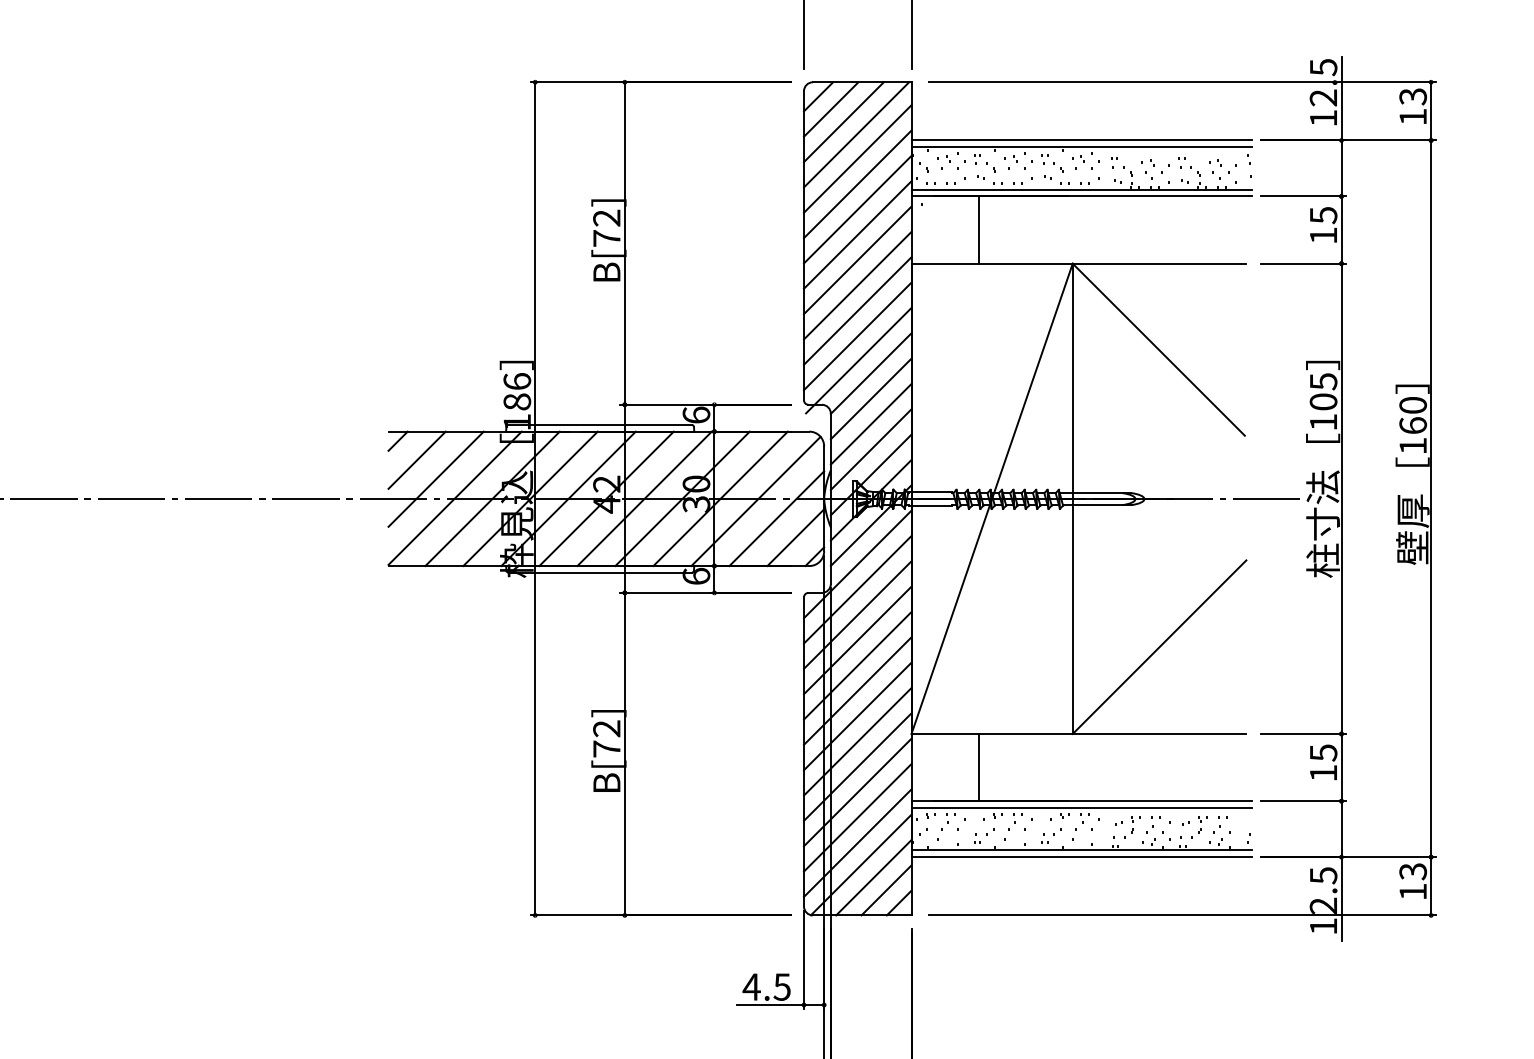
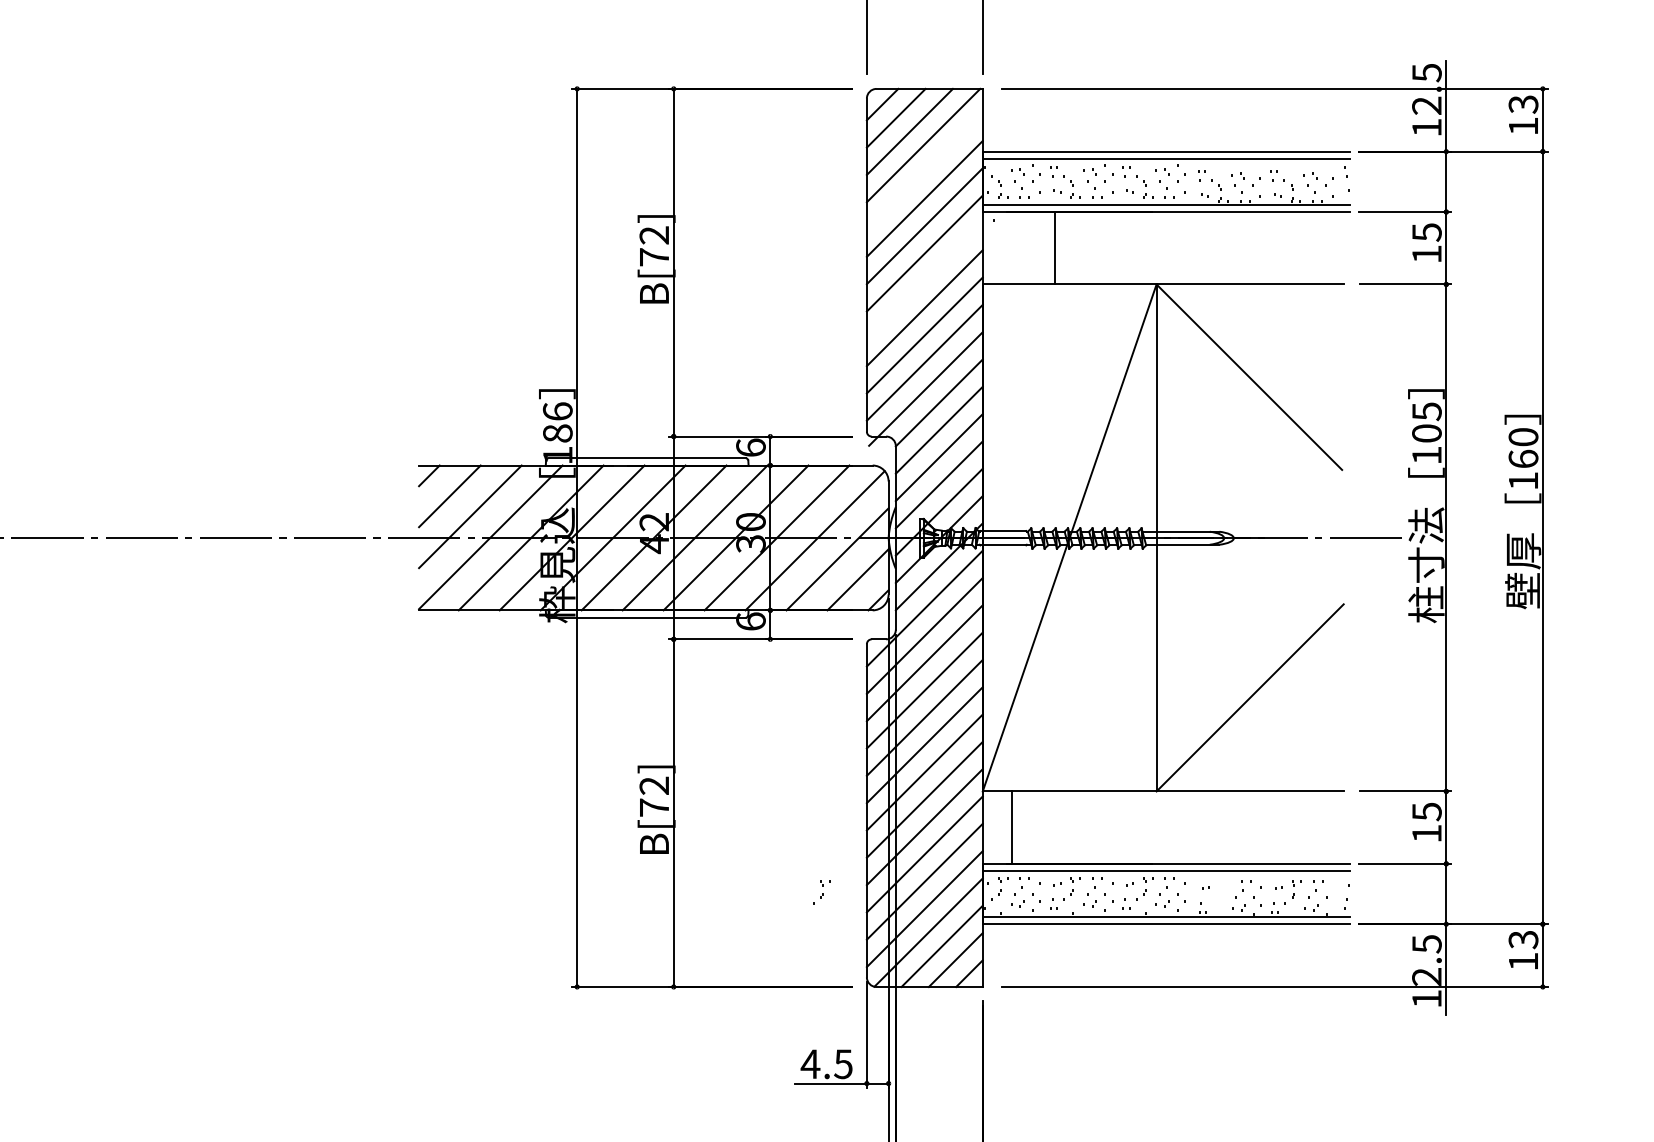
line: (857, 158) -> (924, 171), removed
line: (857, 260) -> (924, 280), removed
line: (978, 767) -> (1012, 827), moved
part: (1132, 827) -> (821, 892), moved

